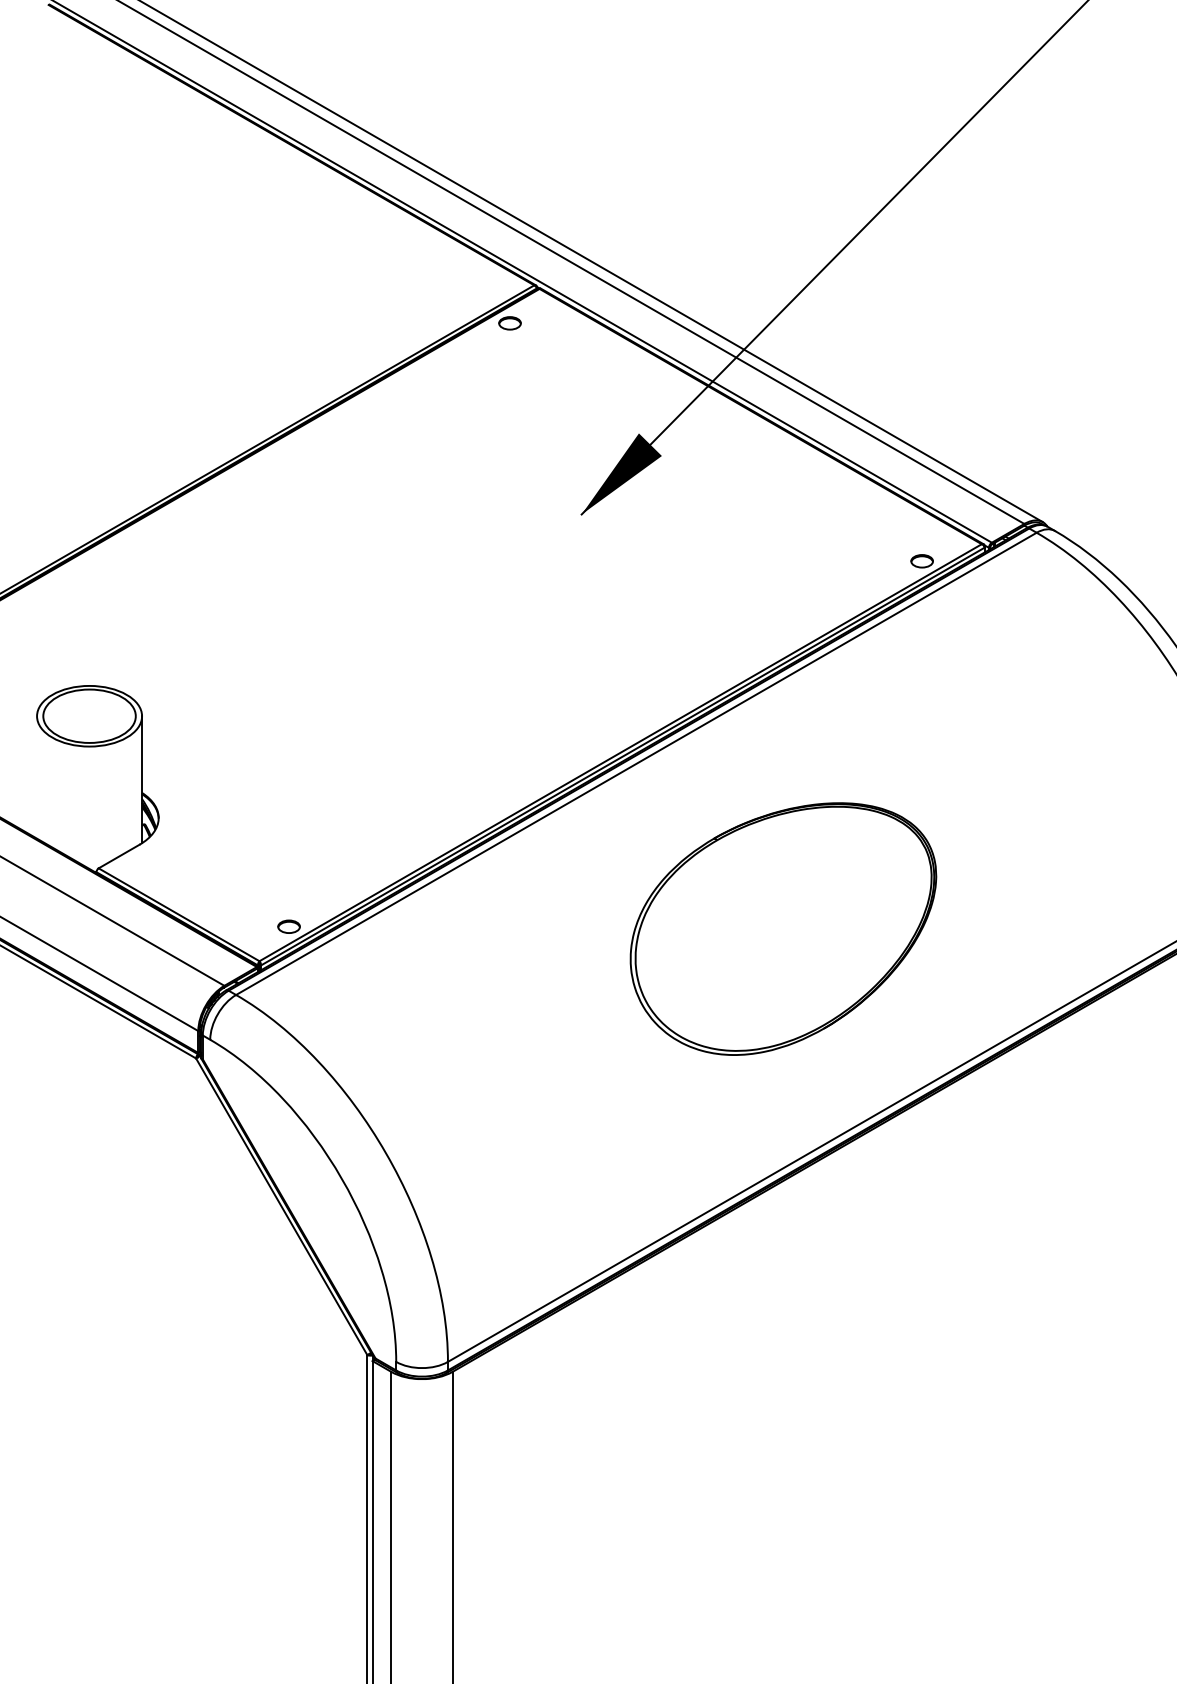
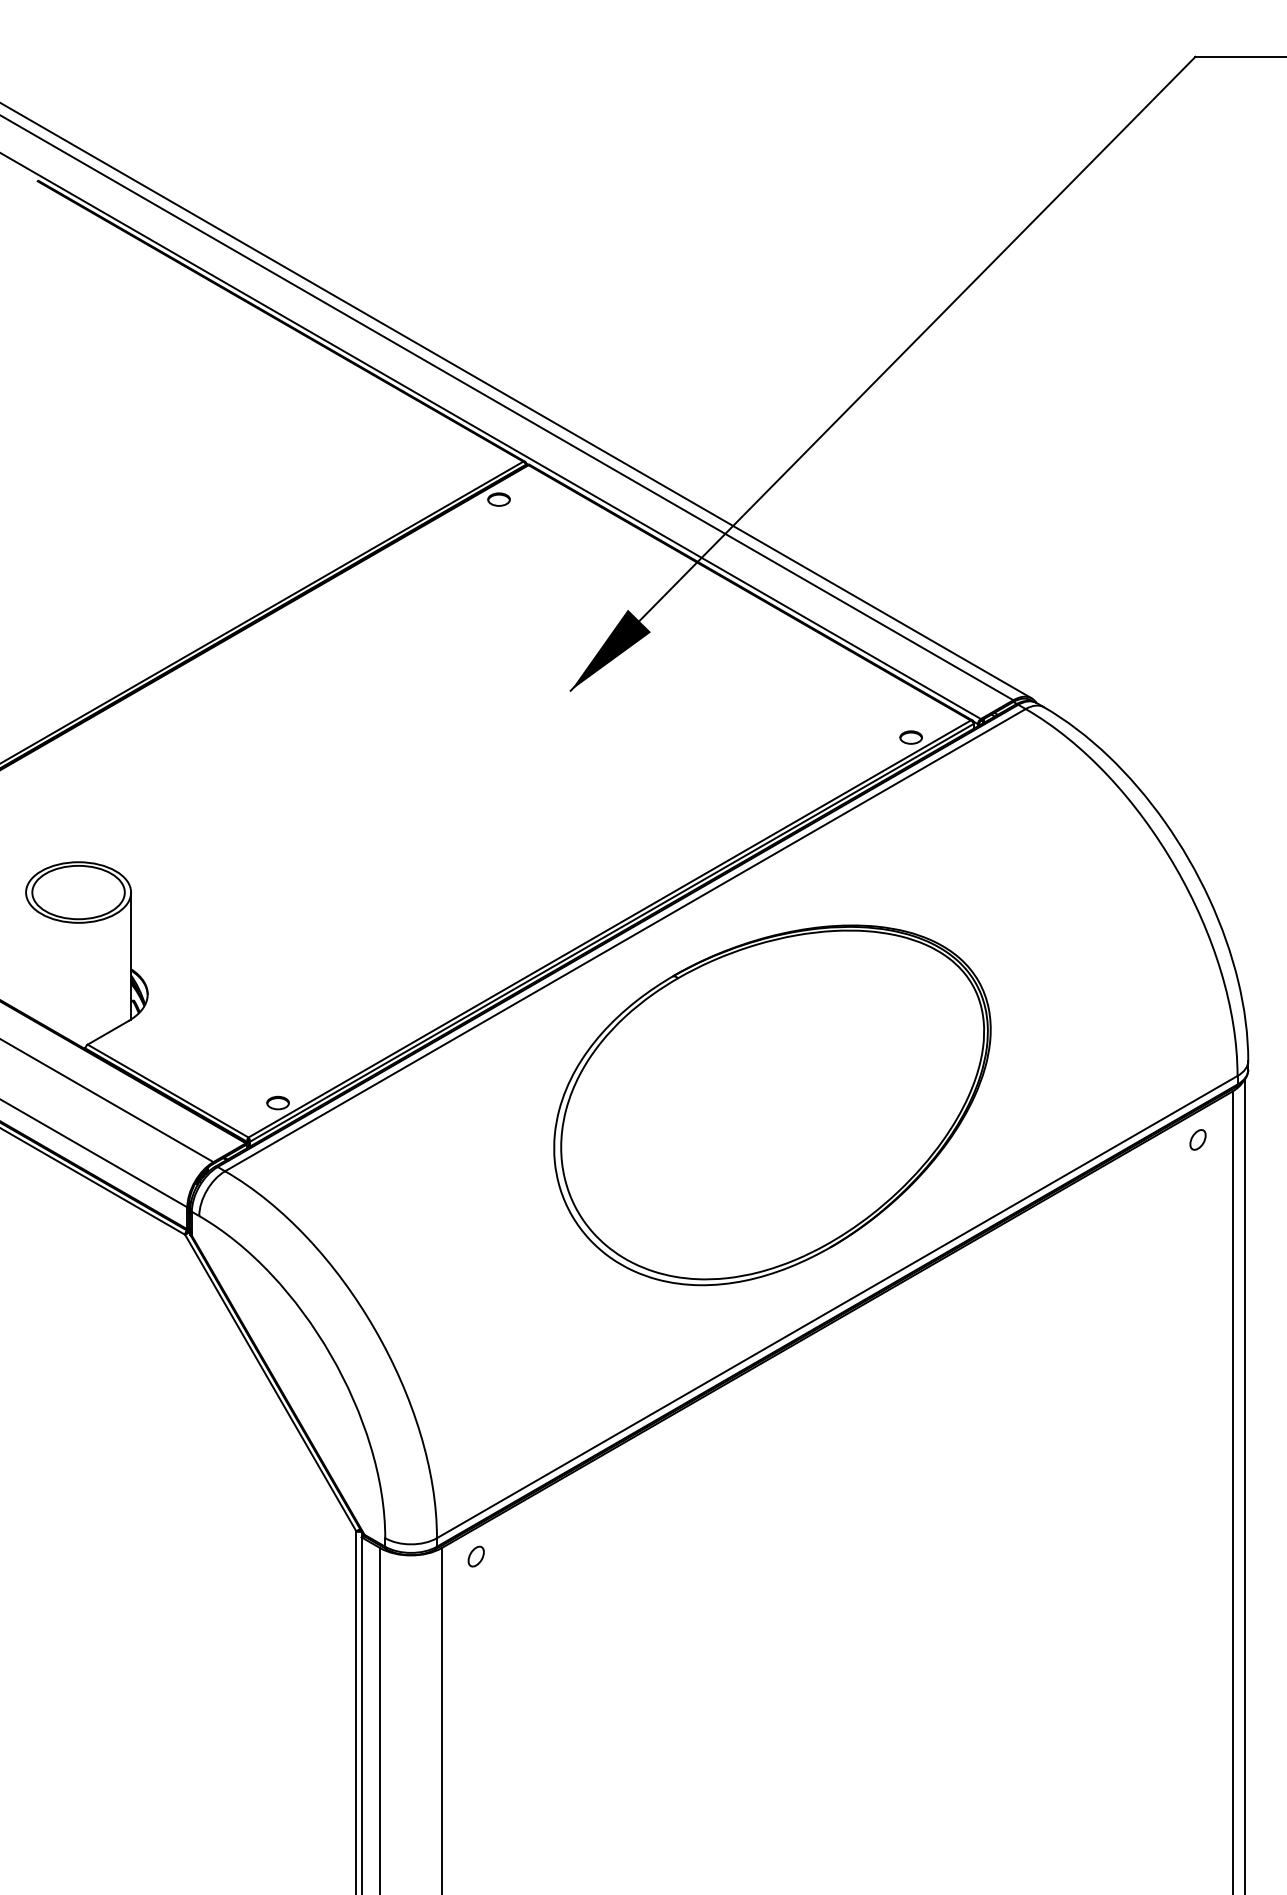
part: (783, 929) -> (772, 1105), size x1.43
part: (486, 1380) -> (475, 1556), added

